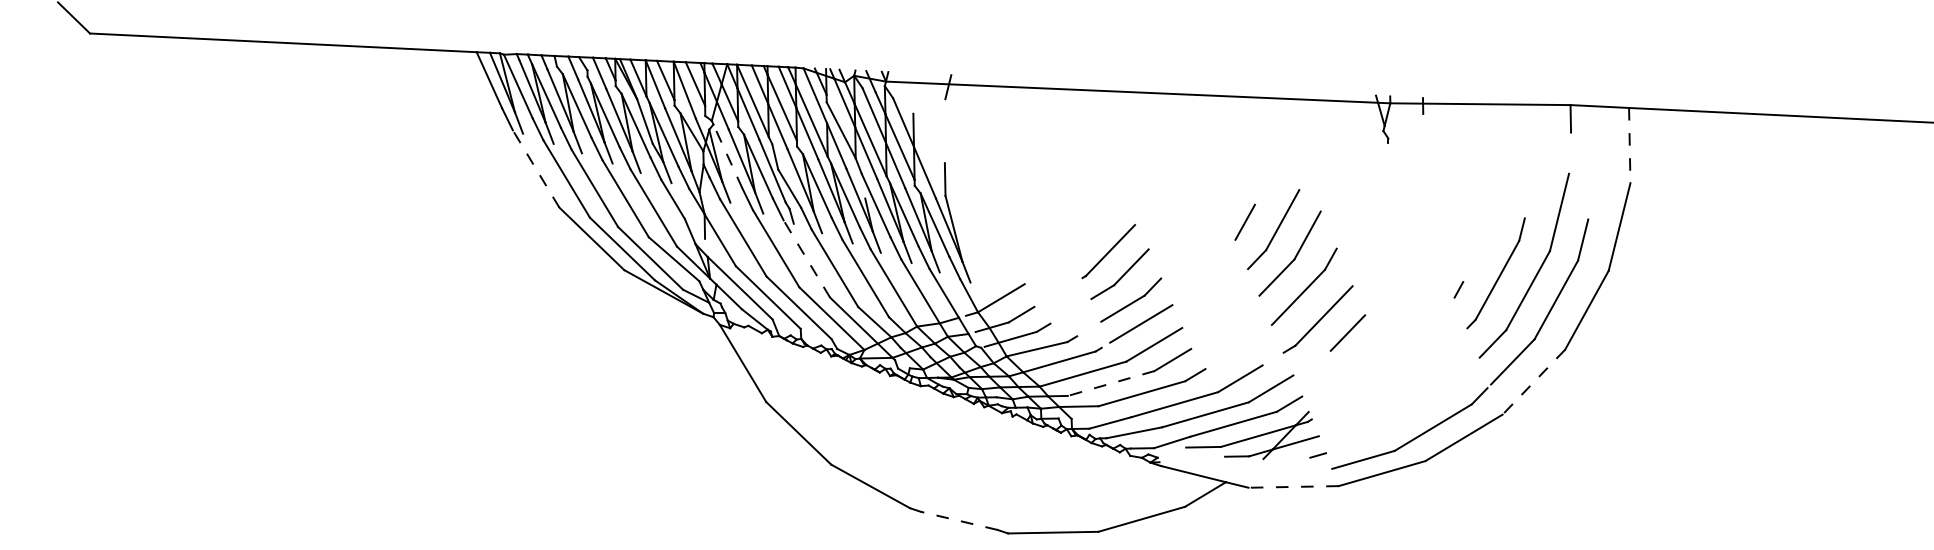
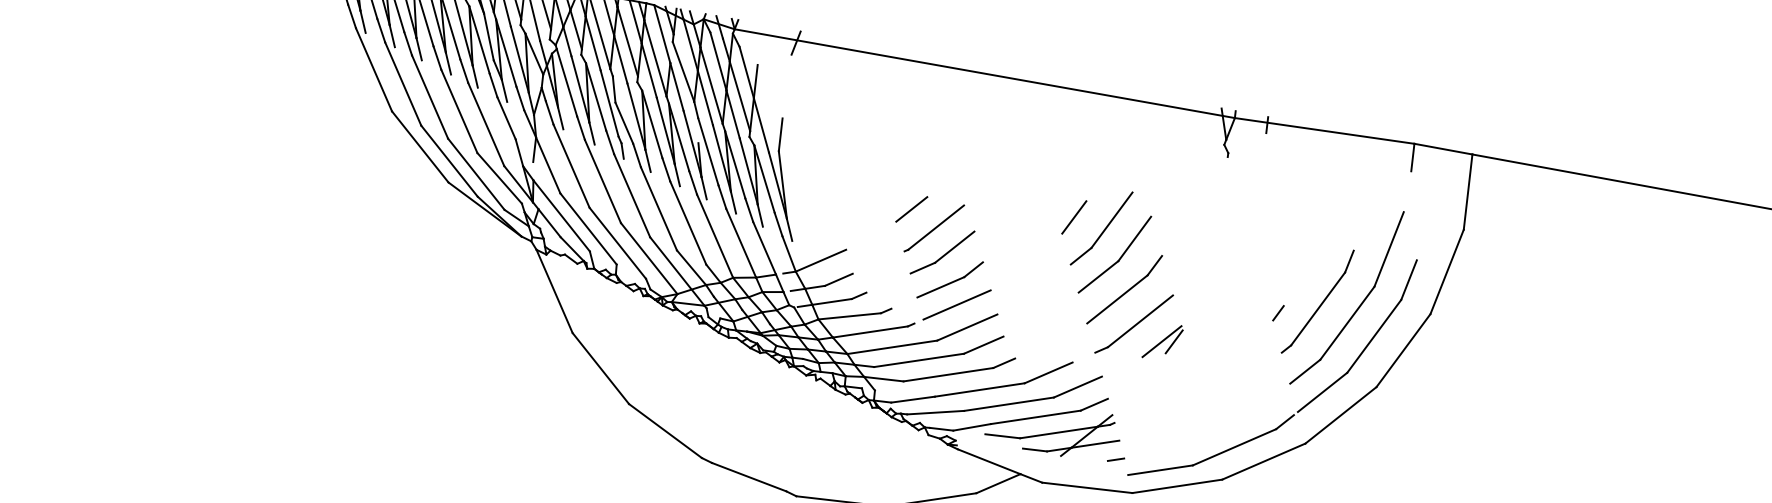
line: (1629, 145) -> (1467, 191), dashed -> solid
line: (727, 156) -> (566, 82), dashed -> solid
line: (535, 168) -> (373, 69), dashed -> solid
line: (1083, 235) -> (911, 209), added
line: (806, 258) -> (631, 195), dashed -> solid
line: (1359, 331) -> (1173, 341), added
line: (1533, 382) -> (1340, 415), dashed -> solid
line: (1110, 383) -> (918, 360), dashed -> solid
line: (1293, 486) -> (1087, 487), dashed -> solid
line: (959, 520) -> (749, 476), dashed -> solid

